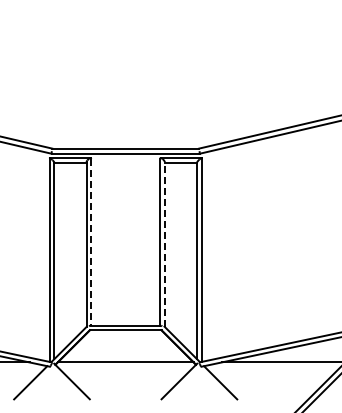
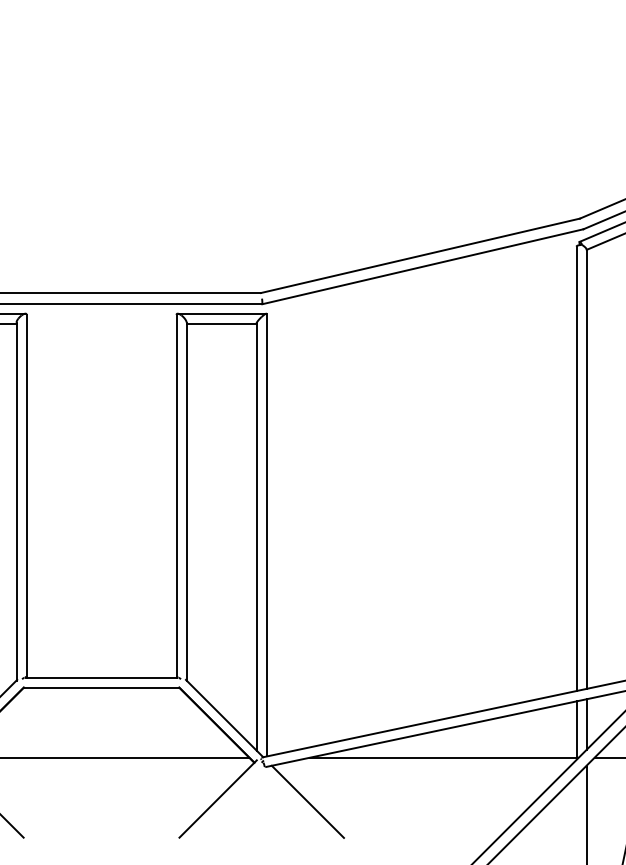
line: (91, 242) -> (27, 497), dashed -> solid
line: (164, 244) -> (185, 501), dashed -> solid

